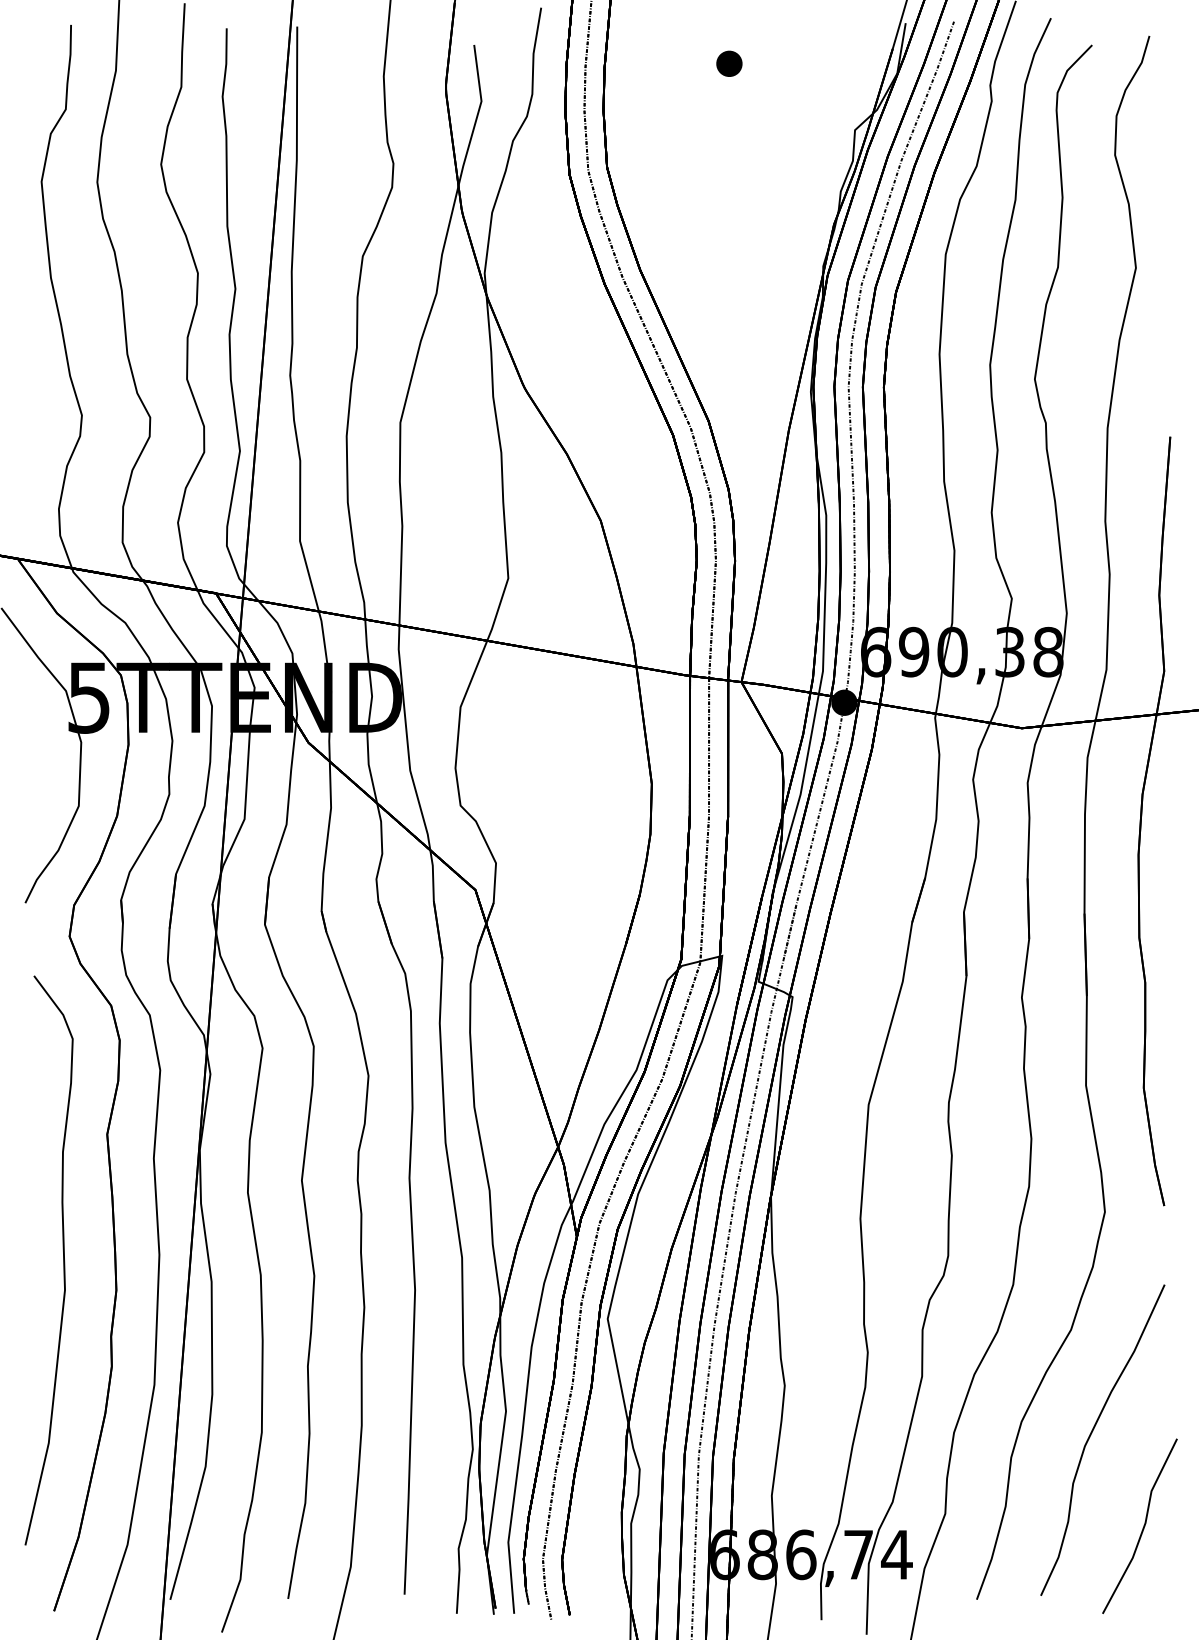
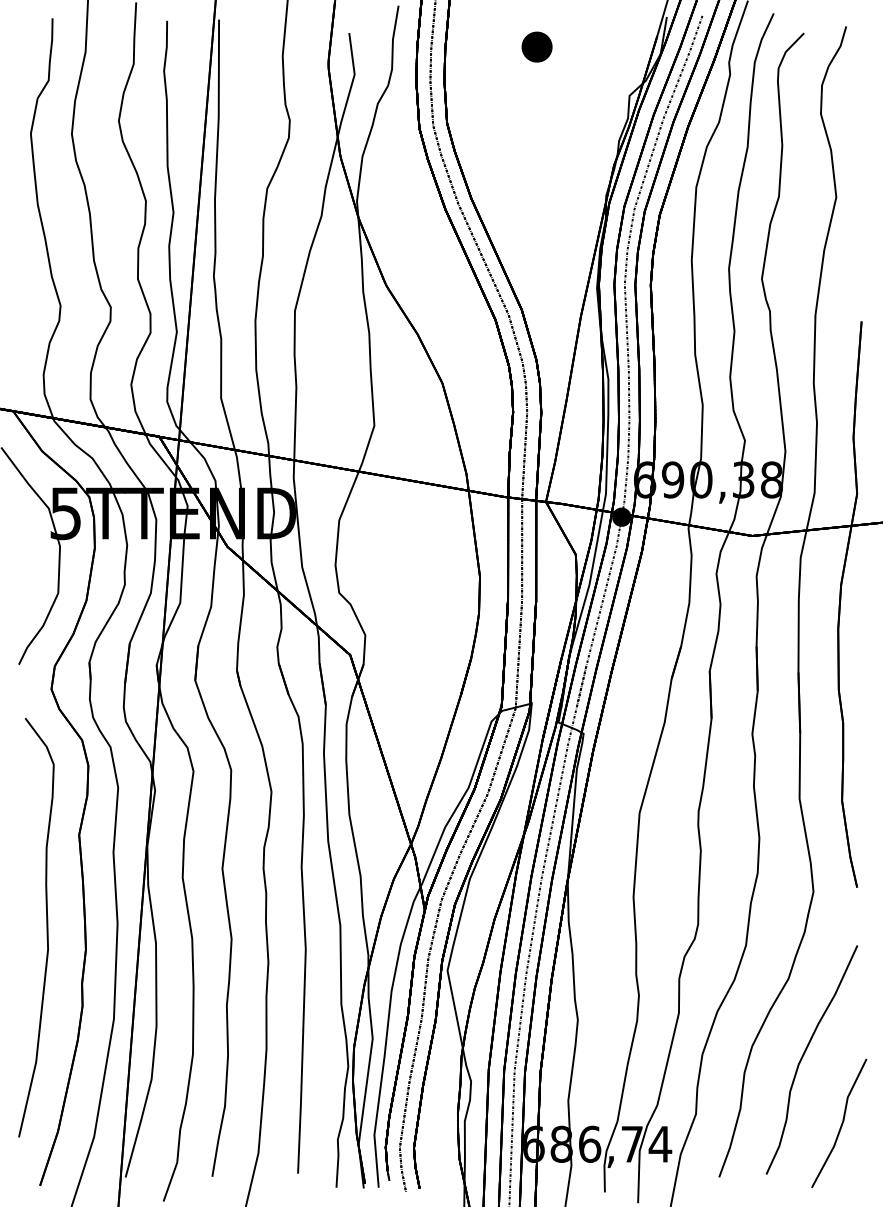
part: (729, 63) -> (537, 46), size x1.6

